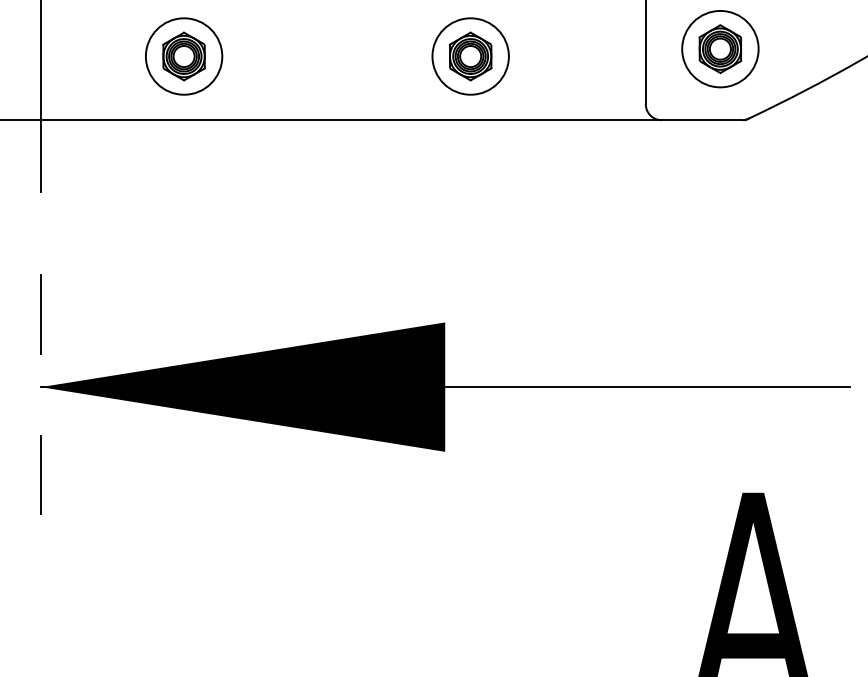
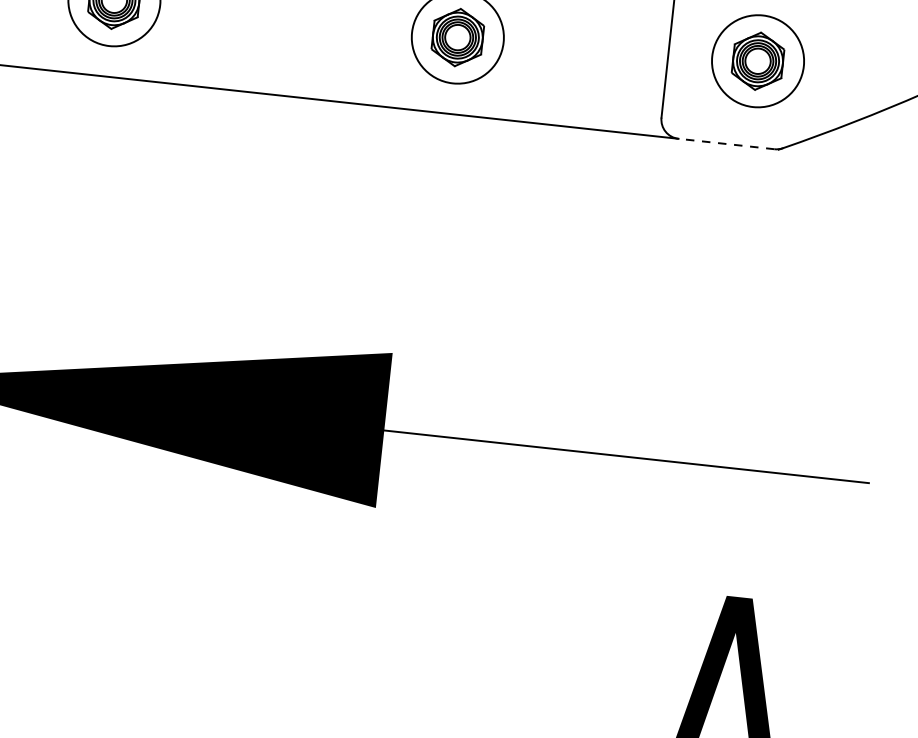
line: (701, 120) -> (726, 144), solid -> dashed

